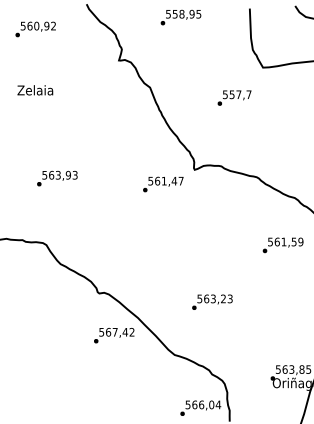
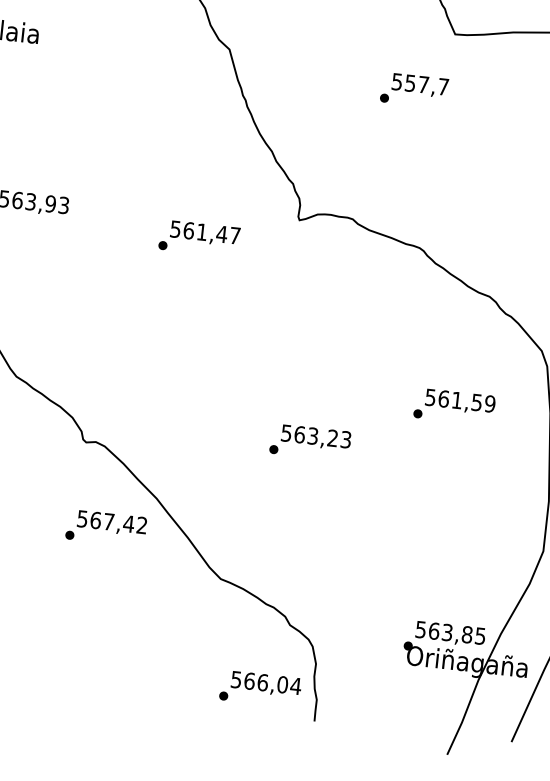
text: (234, 97) -> (414, 89), moved
text: (163, 184) -> (199, 238), moved
text: (282, 245) -> (453, 406), moved
text: (212, 301) -> (310, 441), moved

